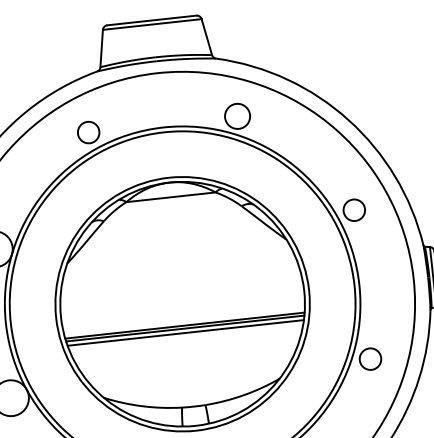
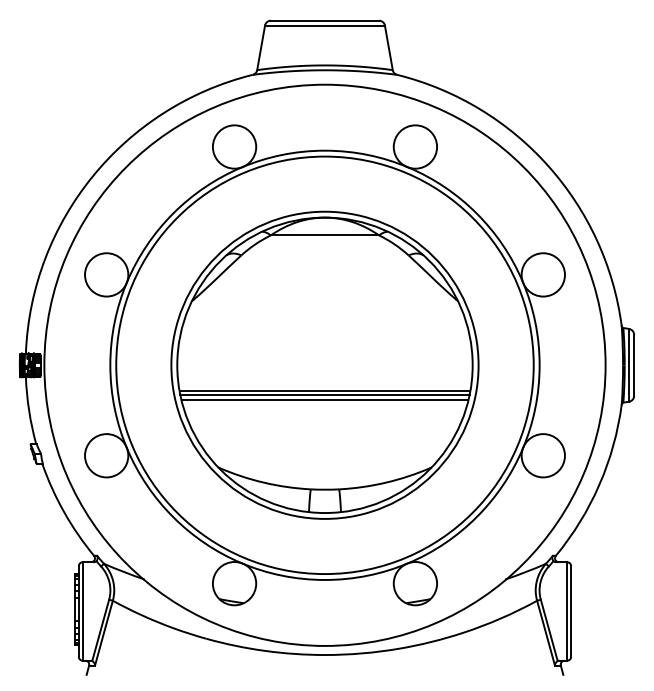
circle: (237, 115) -> (415, 146), size x1.43
circle: (88, 132) -> (234, 146), size x1.67
circle: (353, 209) -> (542, 274), size x1.67
circle: (369, 359) -> (542, 455), size x1.67

